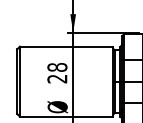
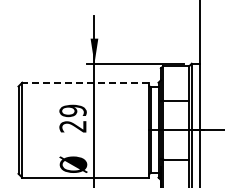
line: (66, 46) -> (85, 82), solid -> dashed
text: (56, 67) -> (72, 110), 28 -> 29

